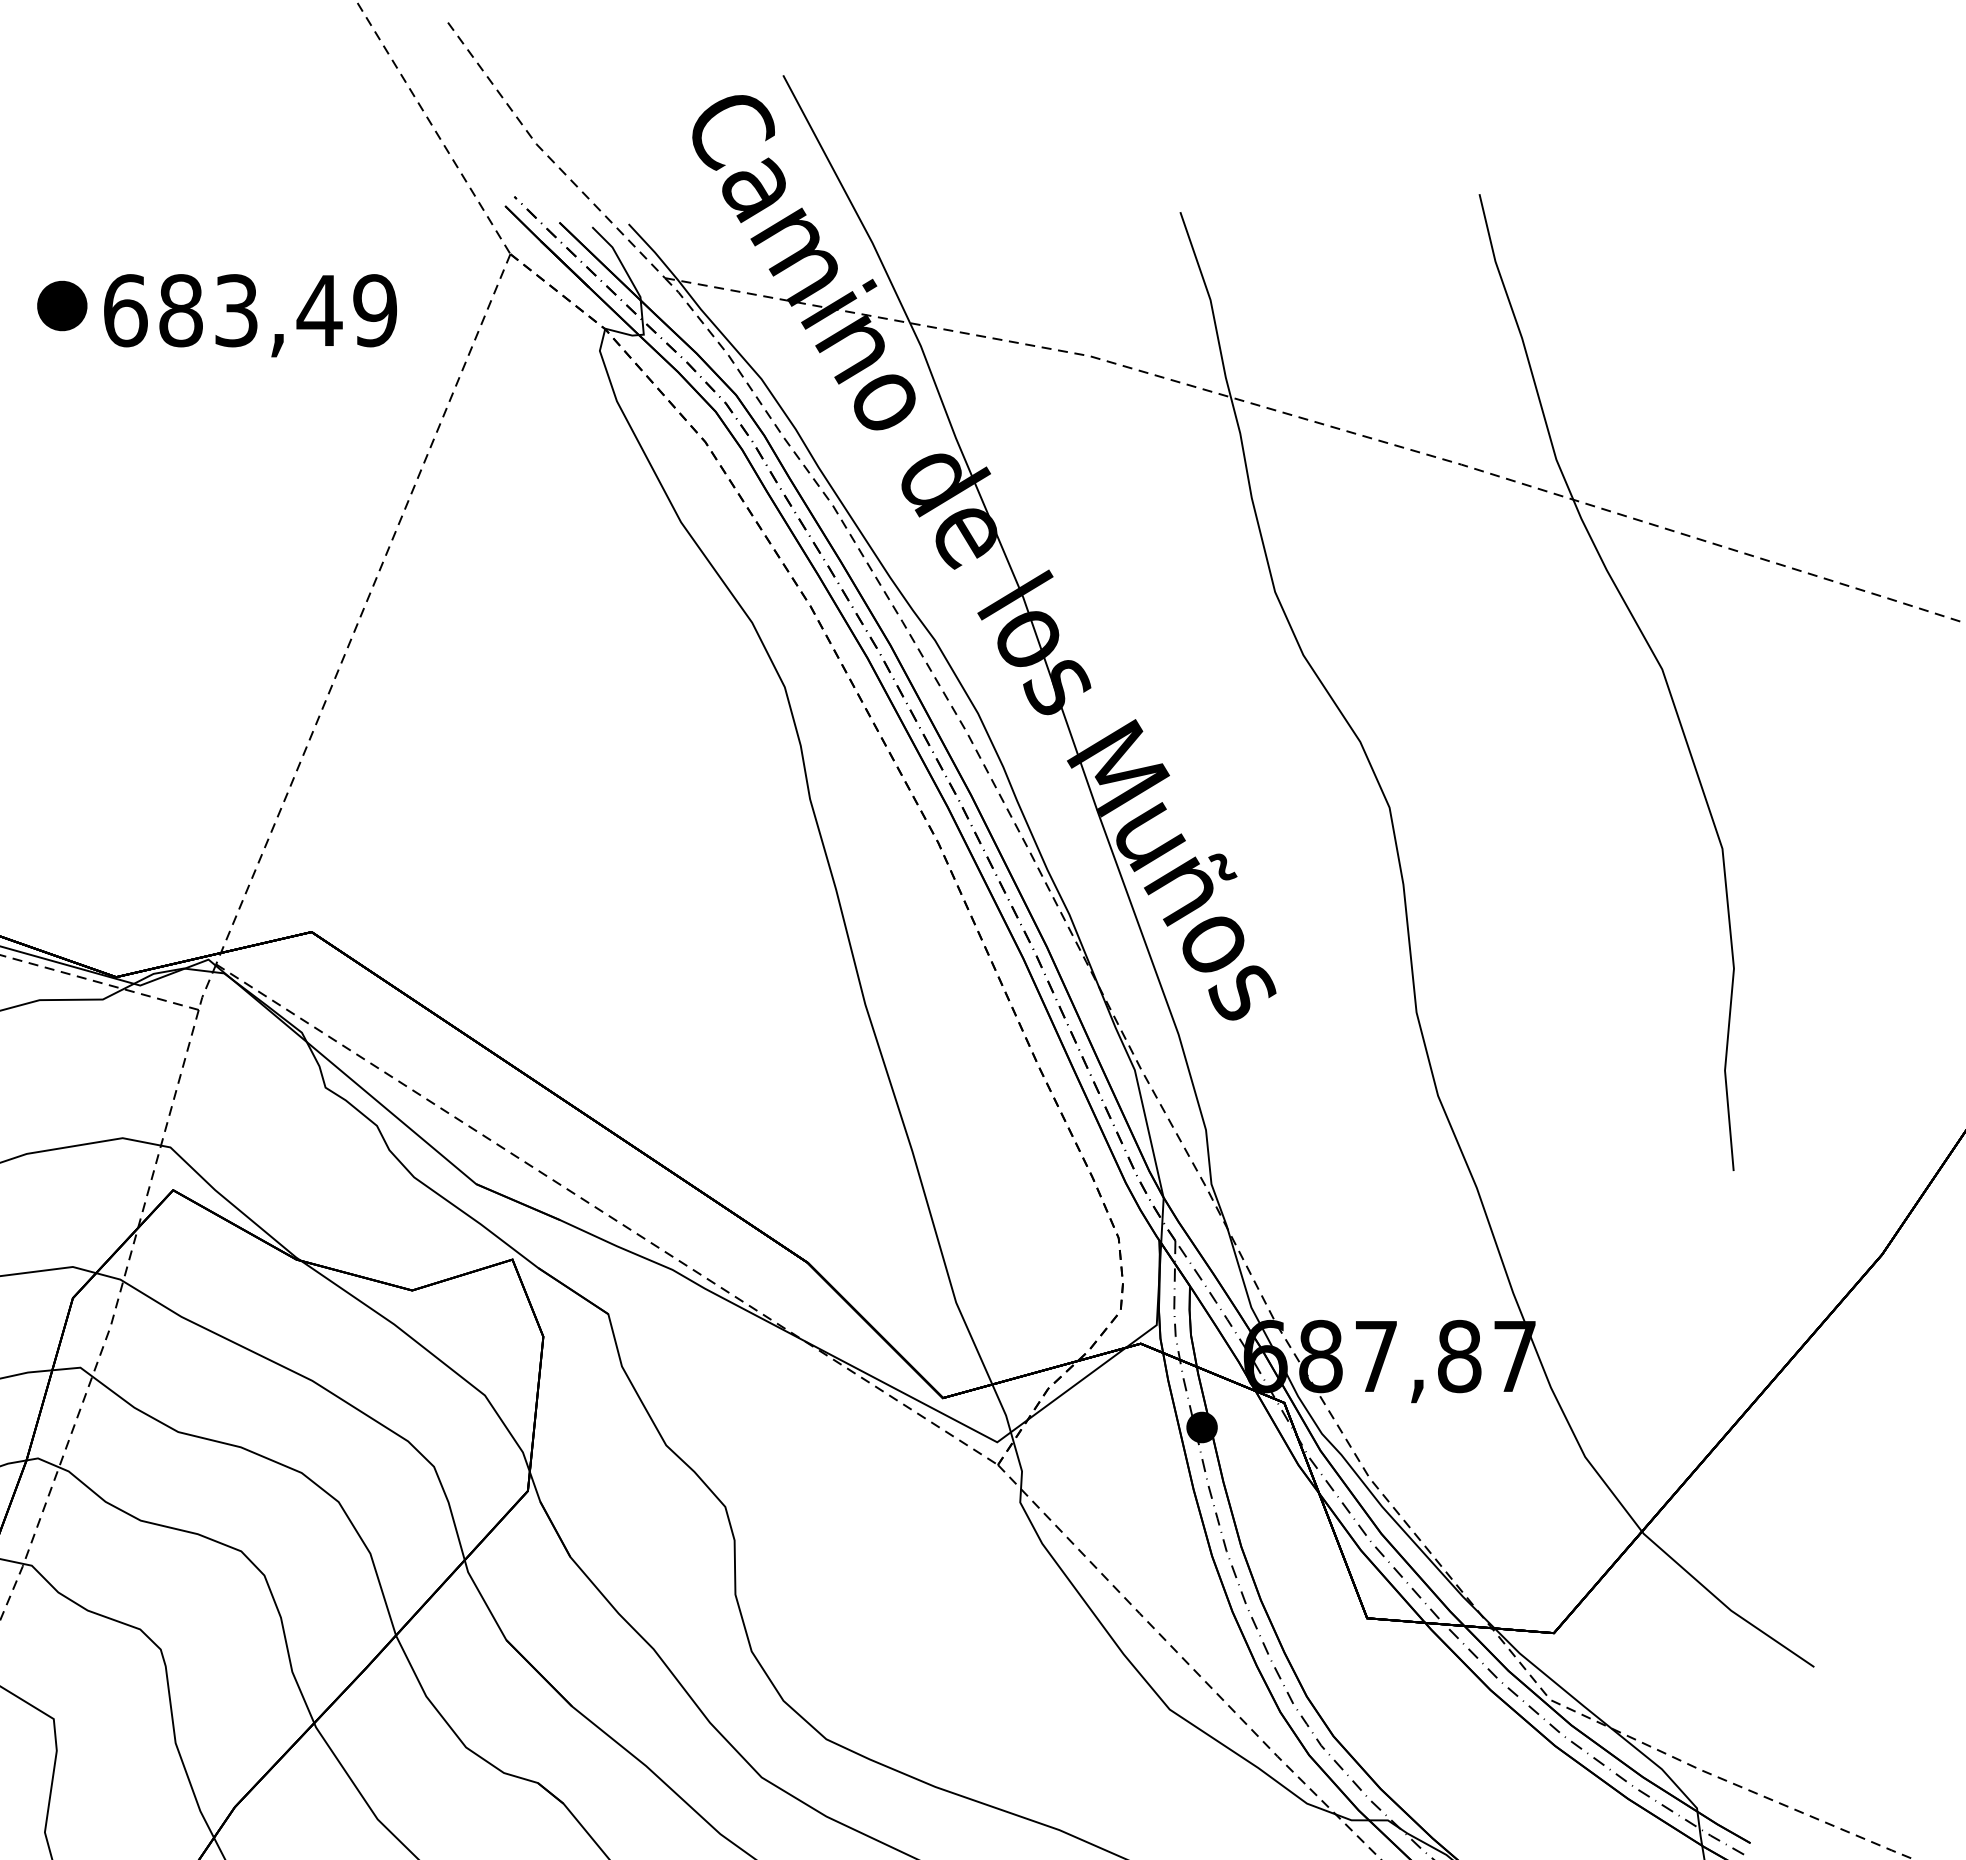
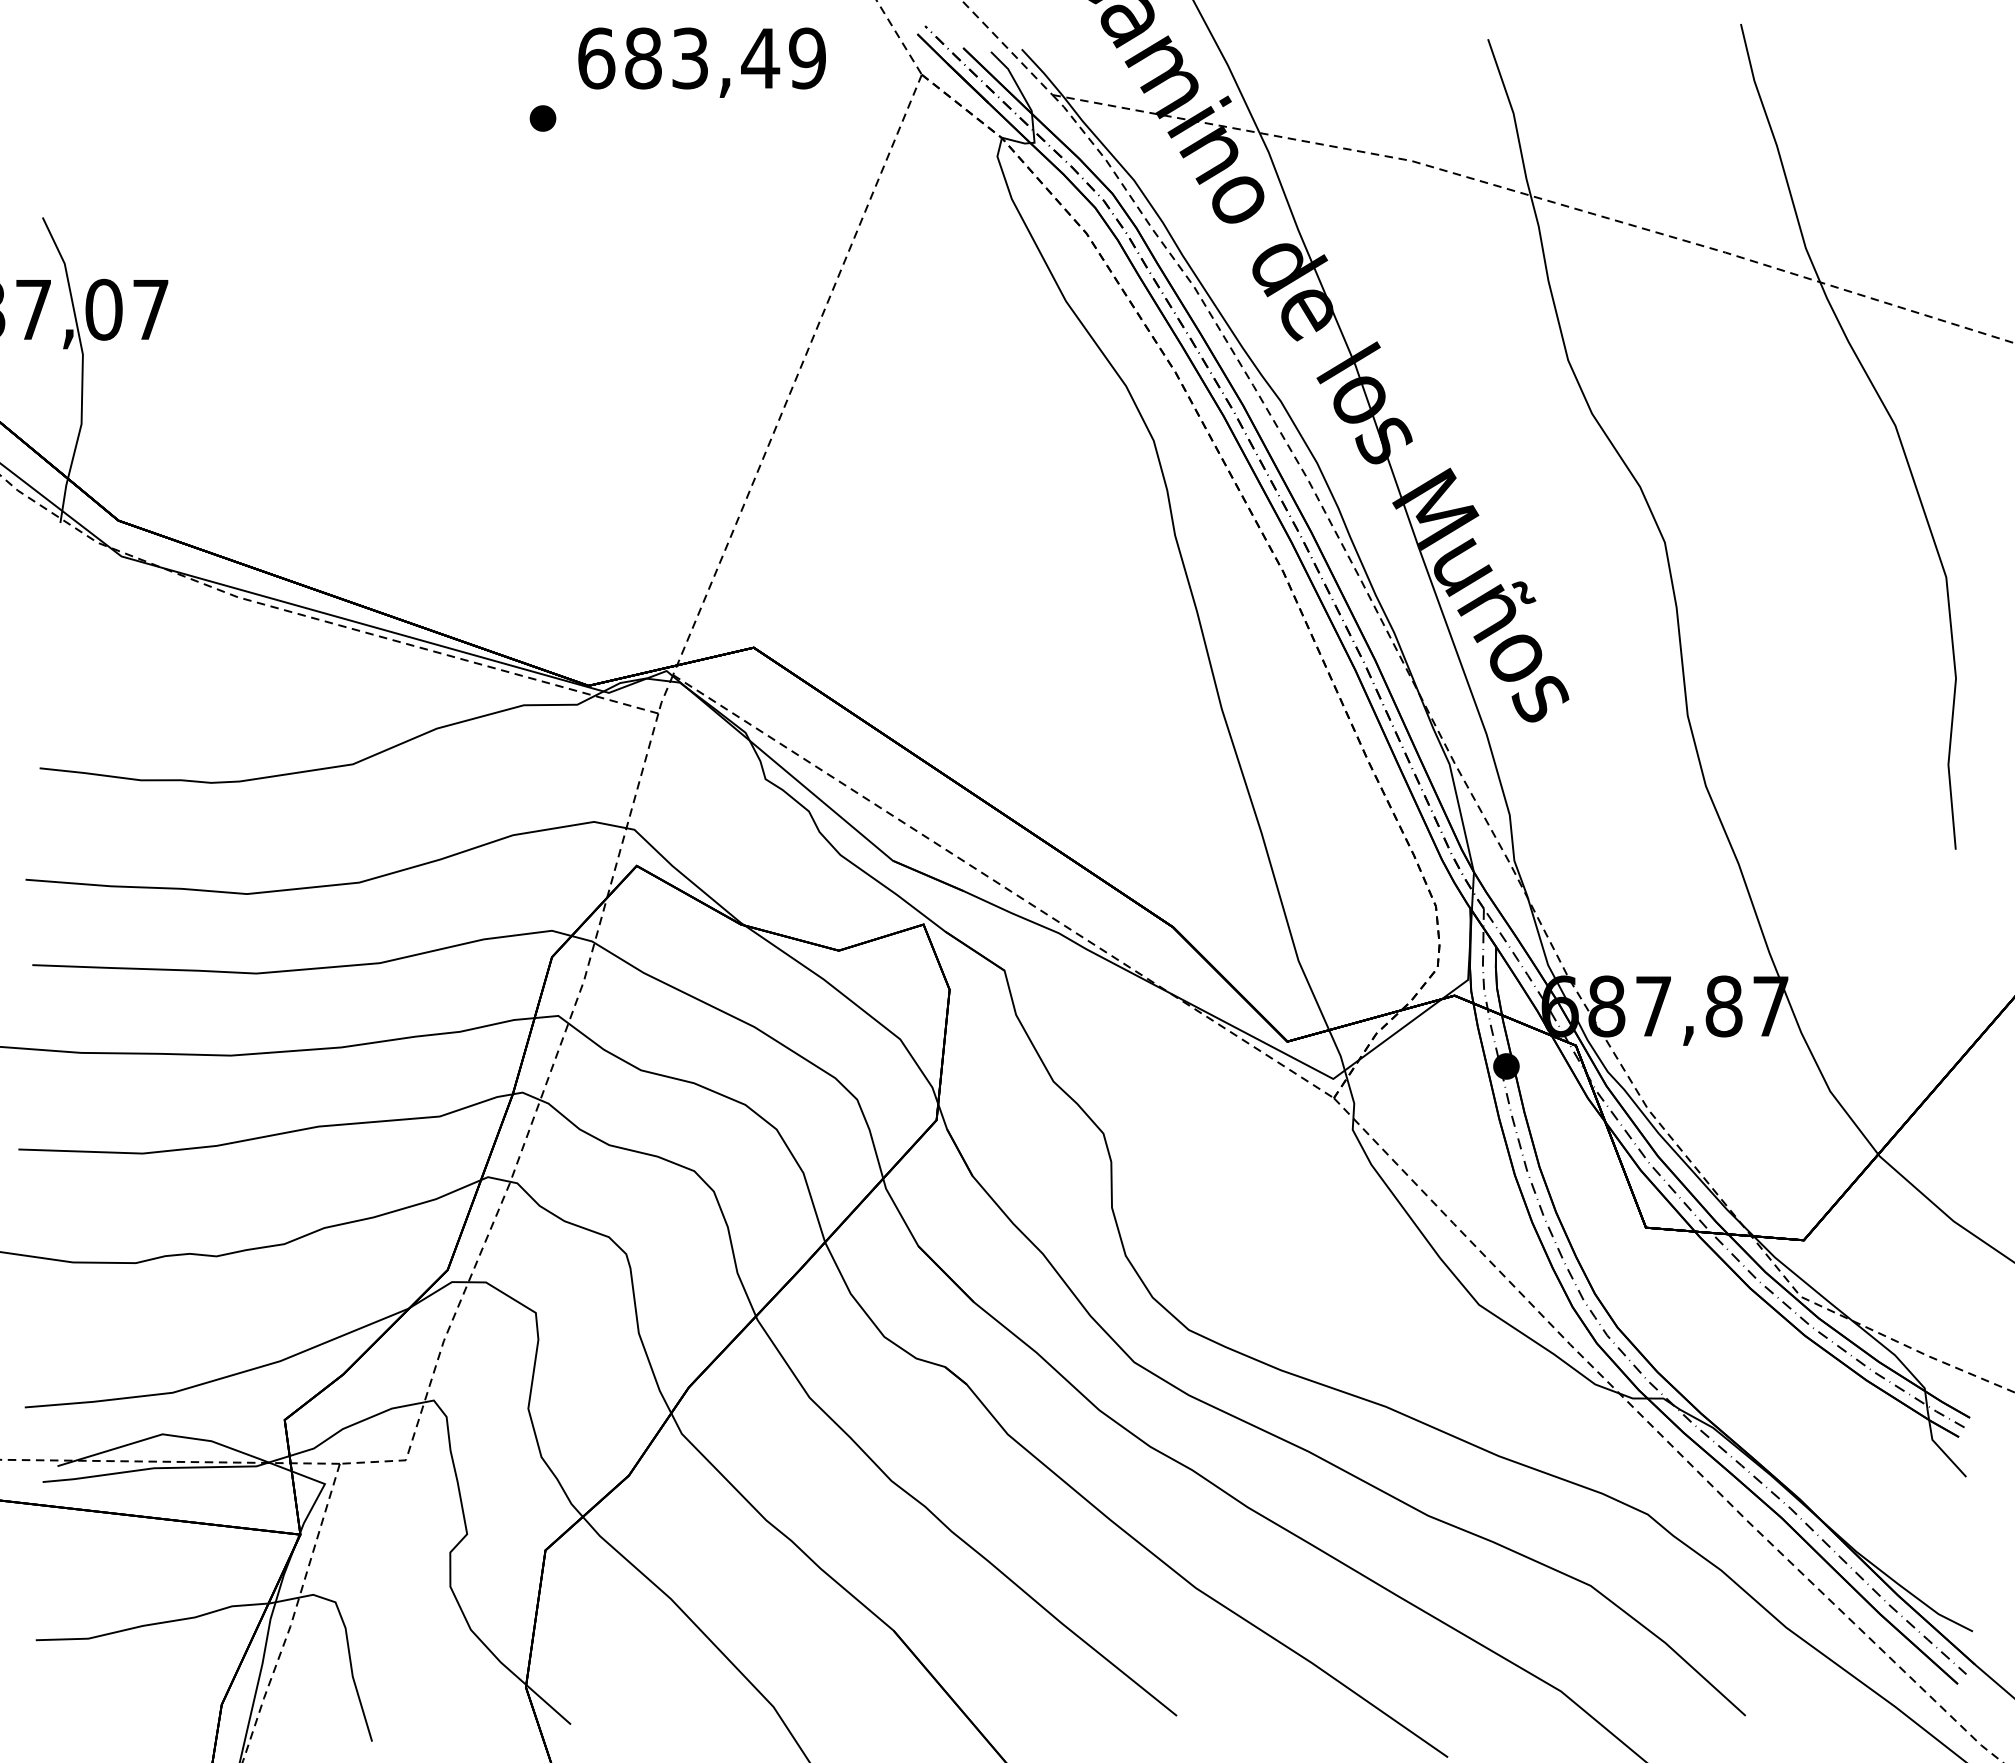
part: (61, 305) -> (542, 118), size x0.62
text: (249, 315) -> (701, 62), moved

